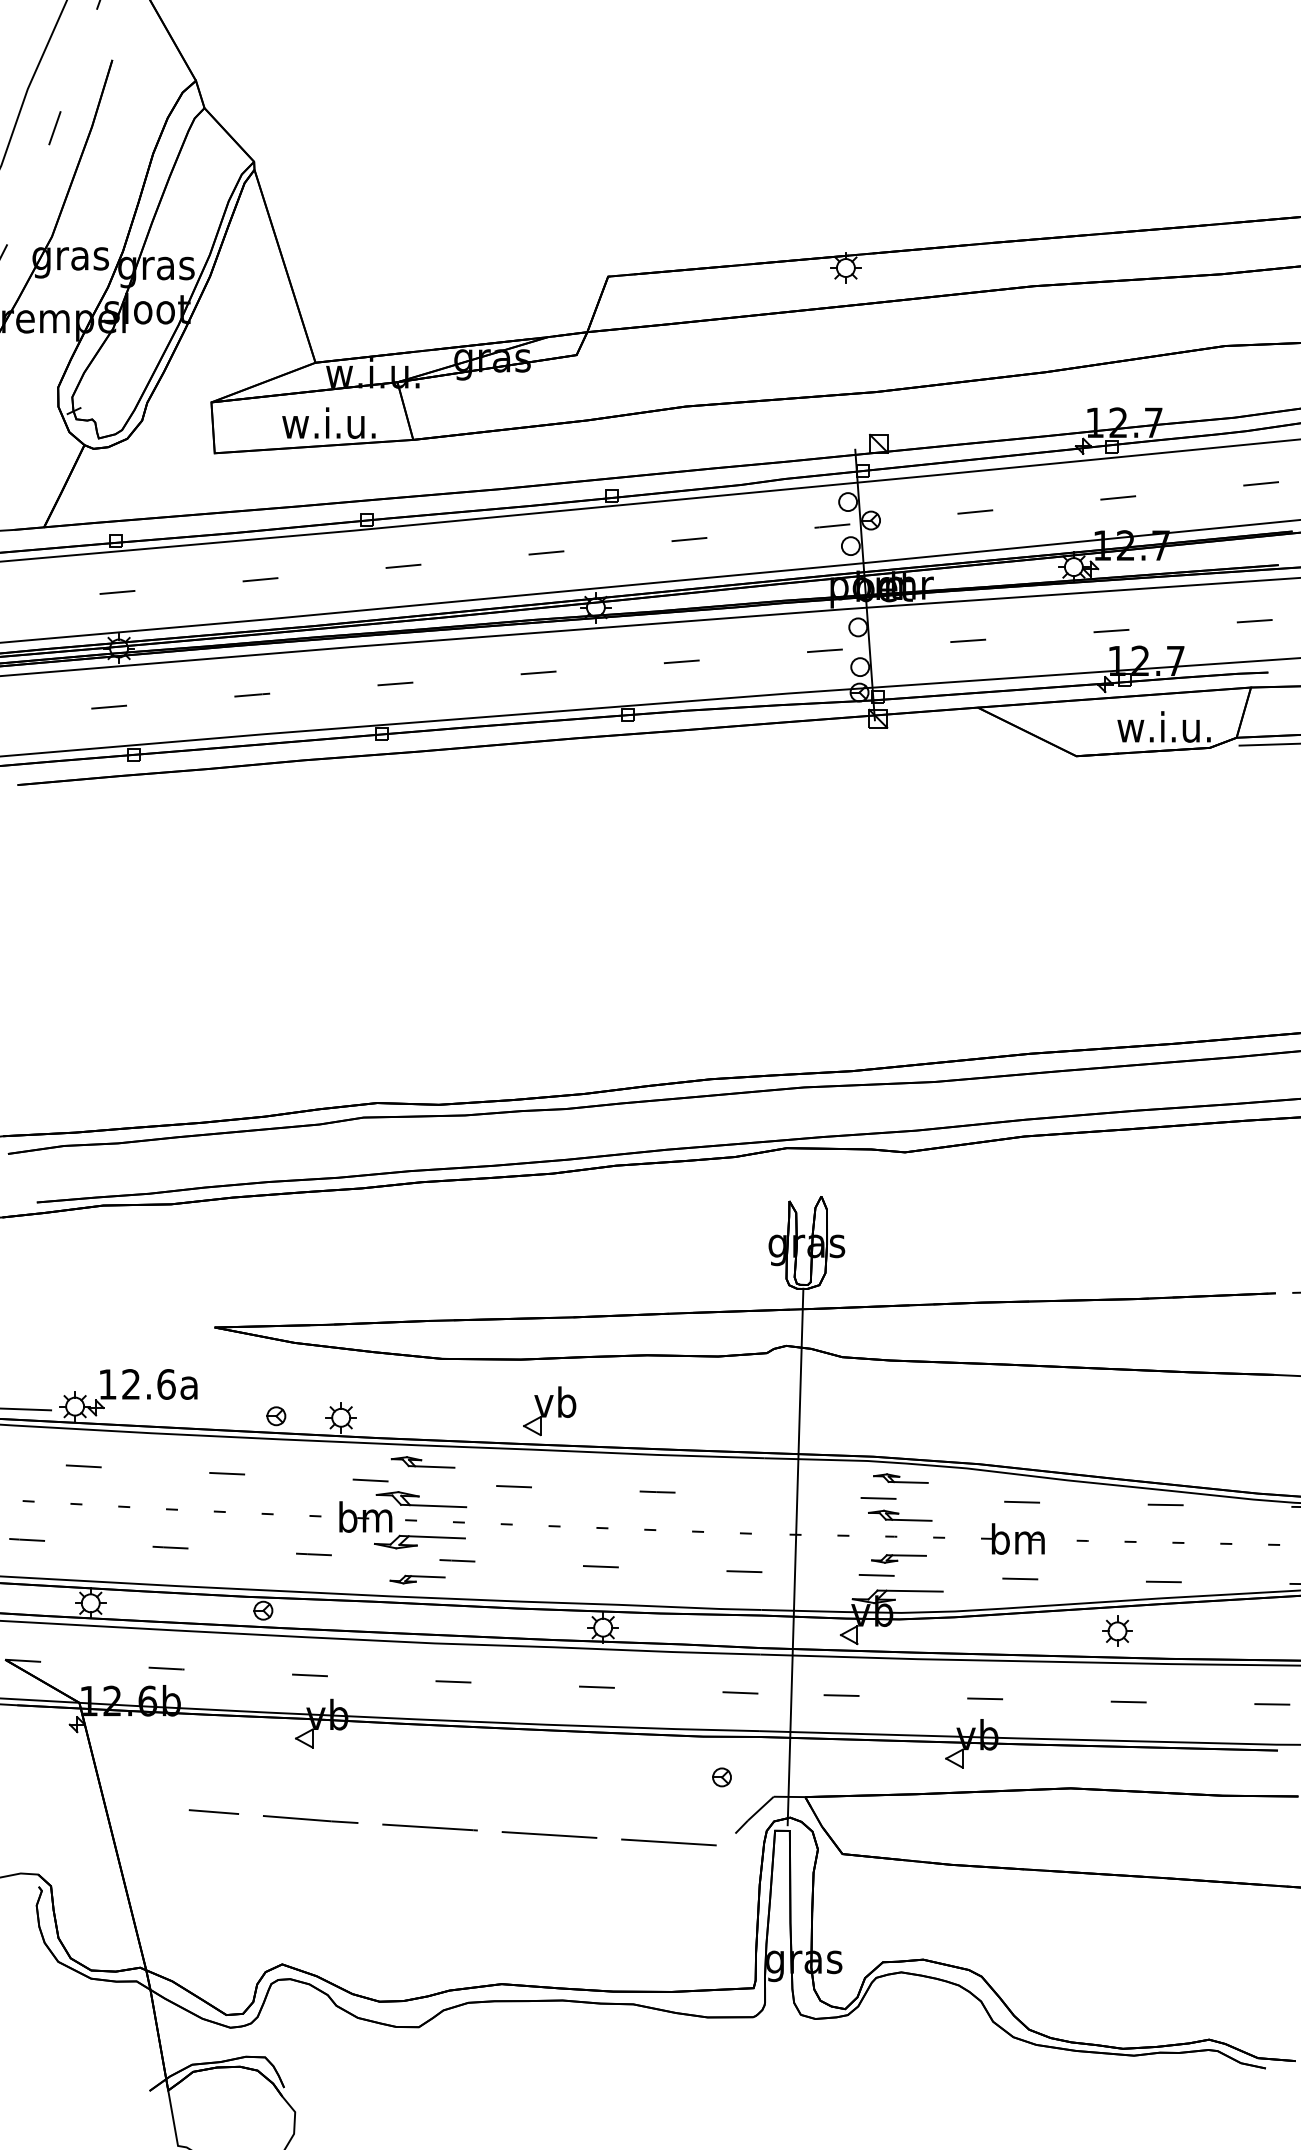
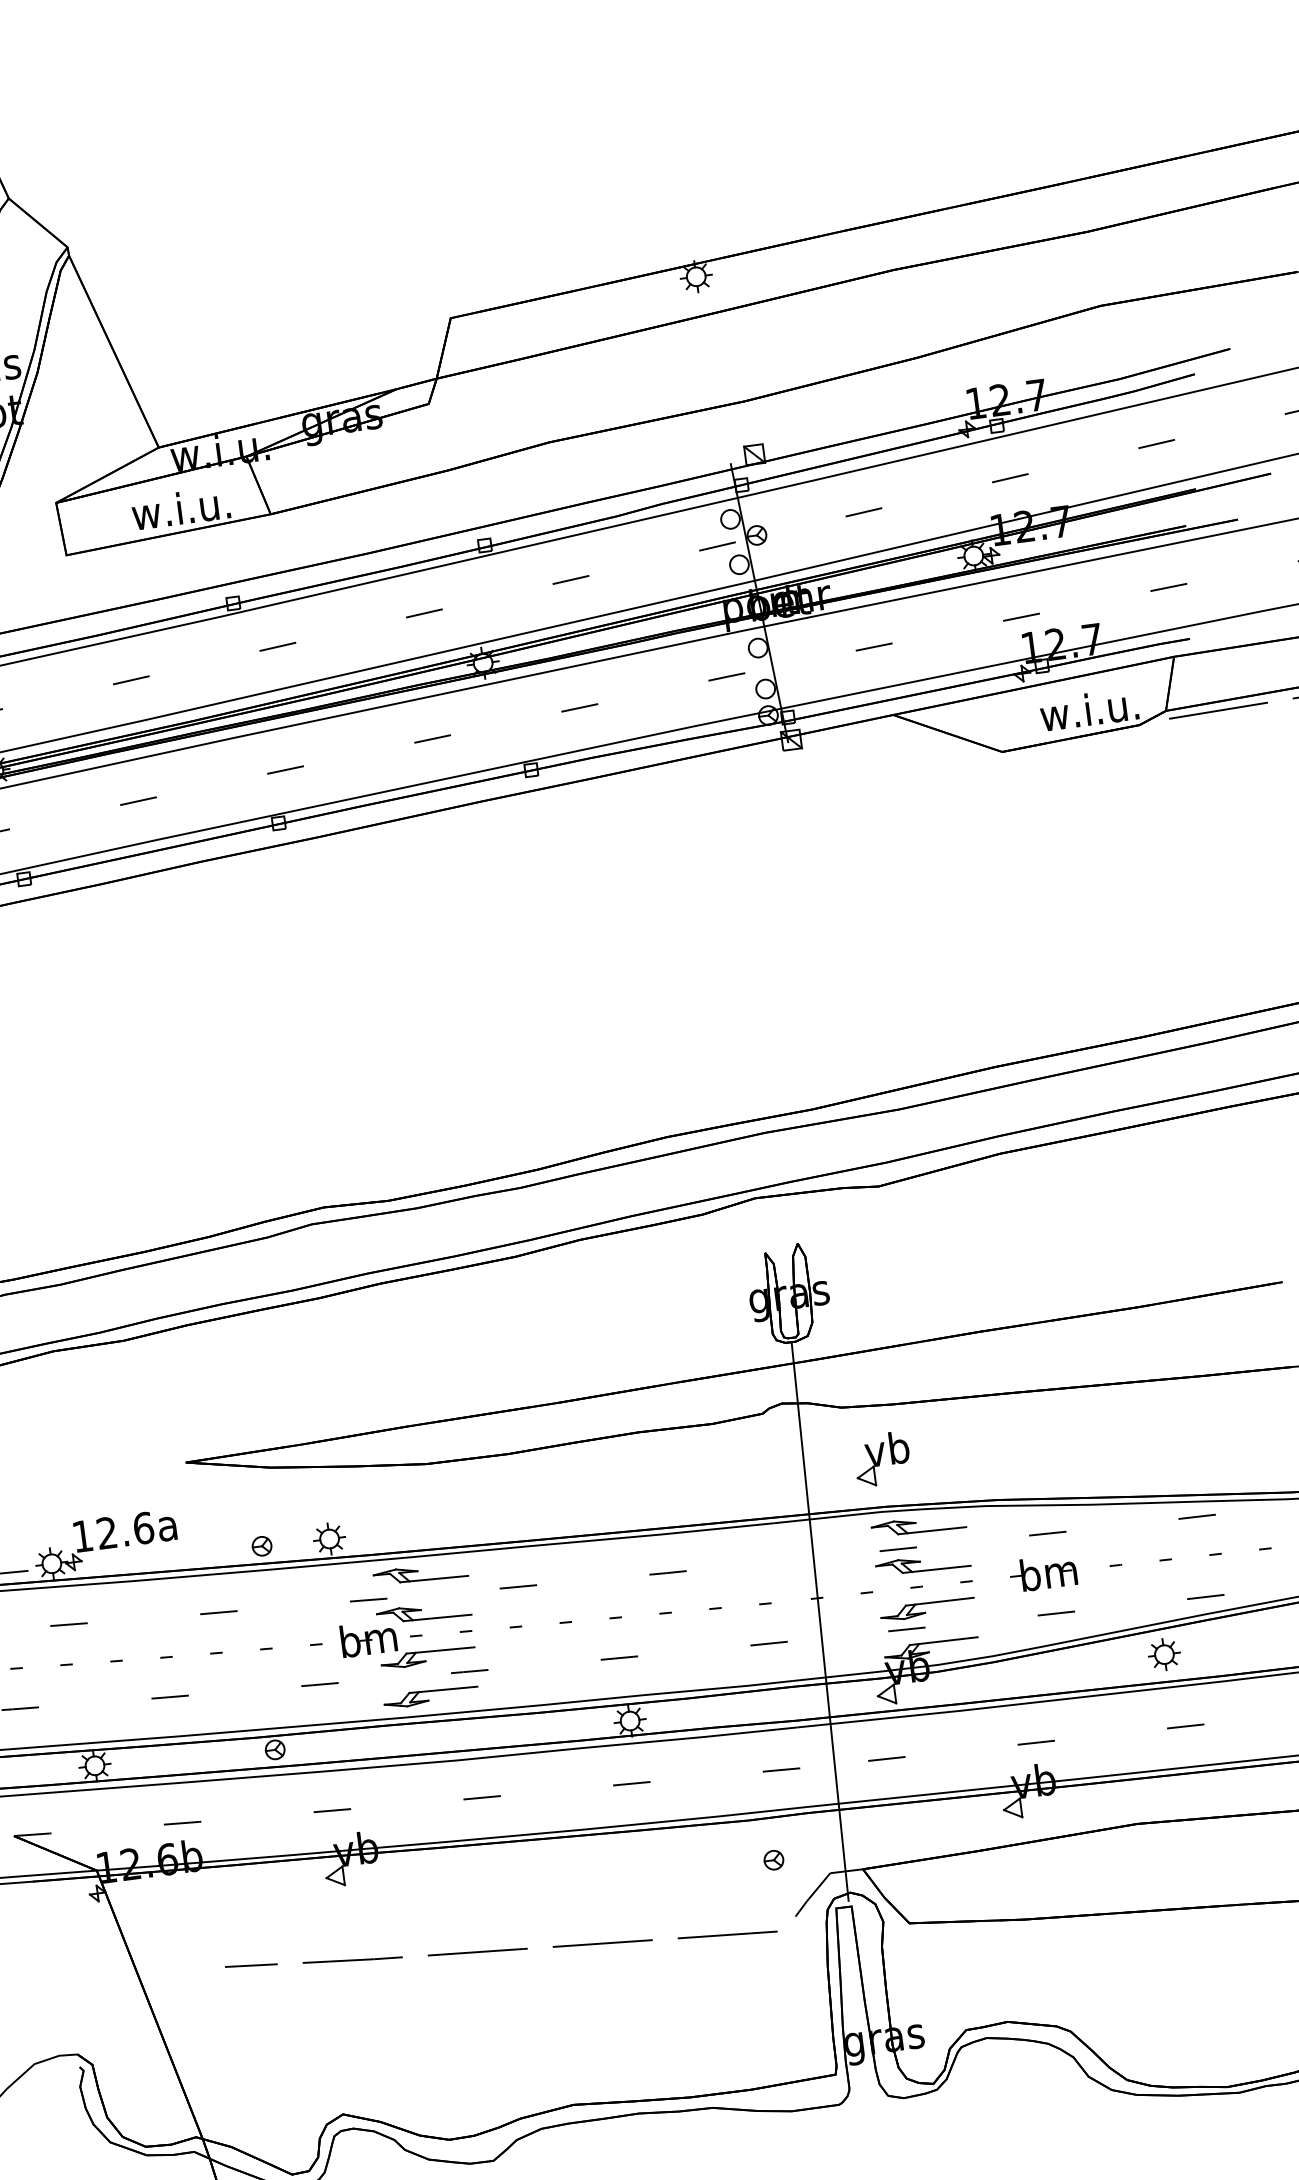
part: (549, 1411) -> (882, 1459), moved
part: (422, 1462) -> (420, 1574), size x1.43
part: (900, 1478) -> (918, 1525), size x1.67
part: (899, 1515) -> (922, 1564), size x1.43
part: (898, 1558) -> (927, 1608), size x1.67
part: (417, 1579) -> (430, 1696), size x1.67

